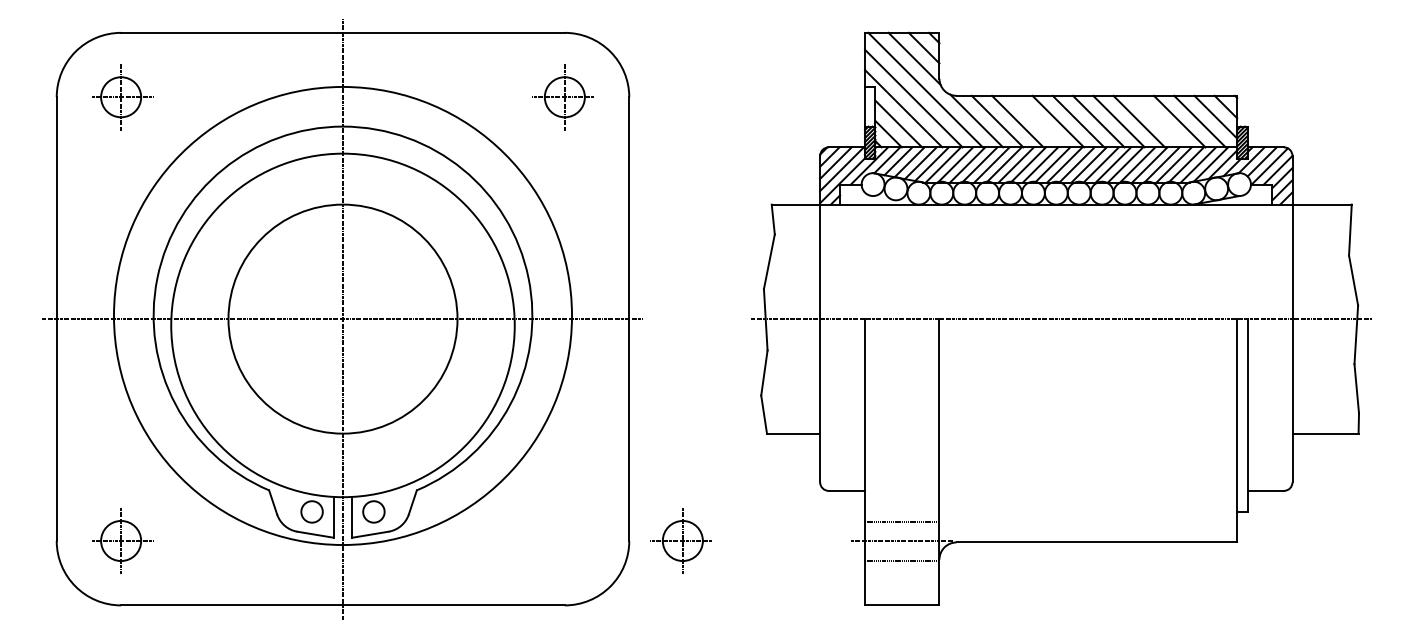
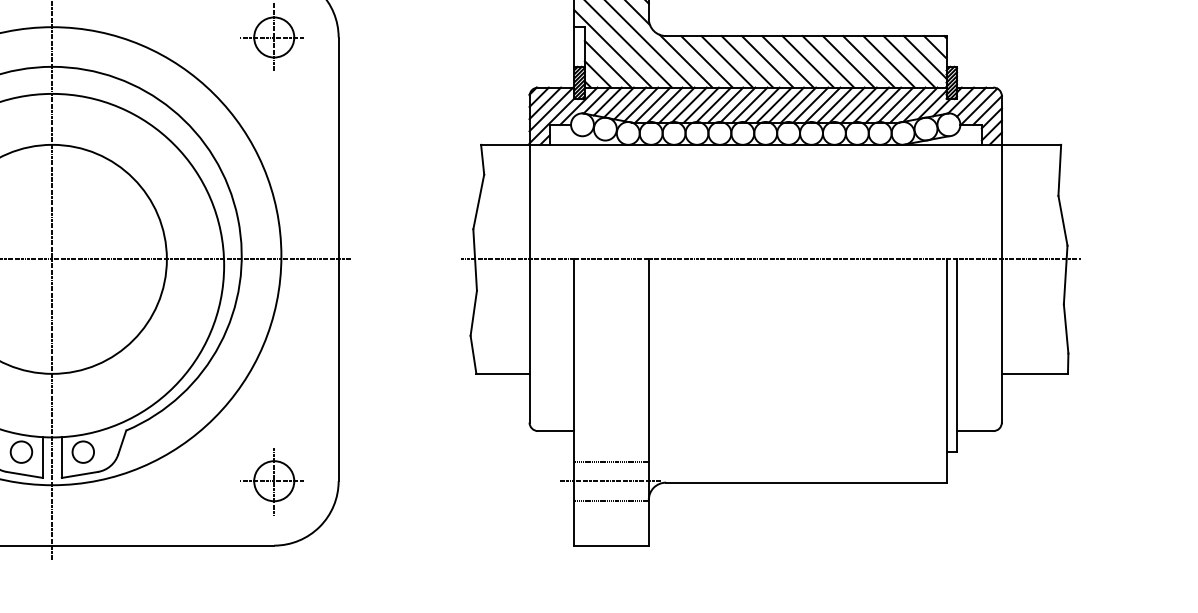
line: (1037, 121) -> (746, 61), added
line: (1159, 121) -> (868, 61), added
part: (680, 540) -> (271, 480), moved

